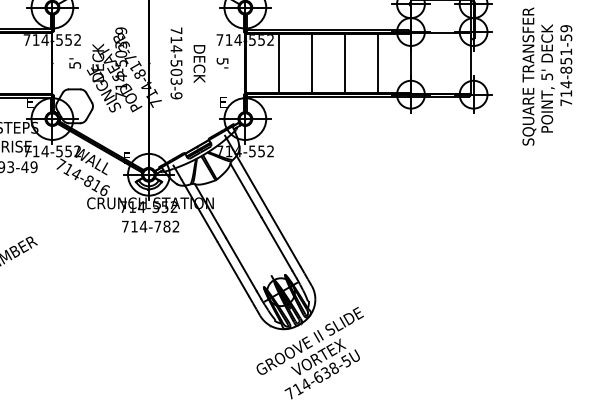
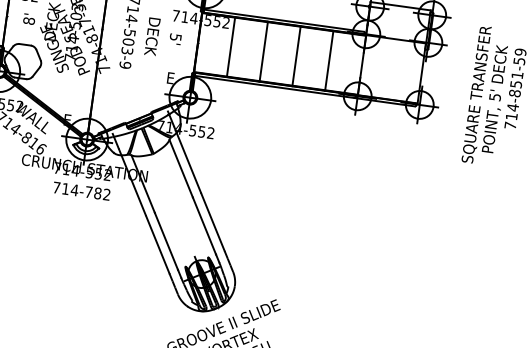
text: (75, 64) -> (29, 20), 5' -> 8'

